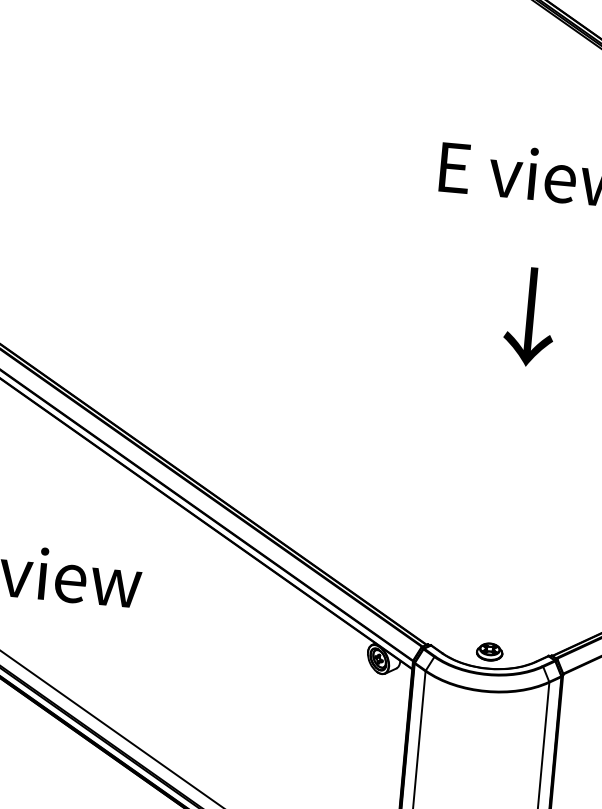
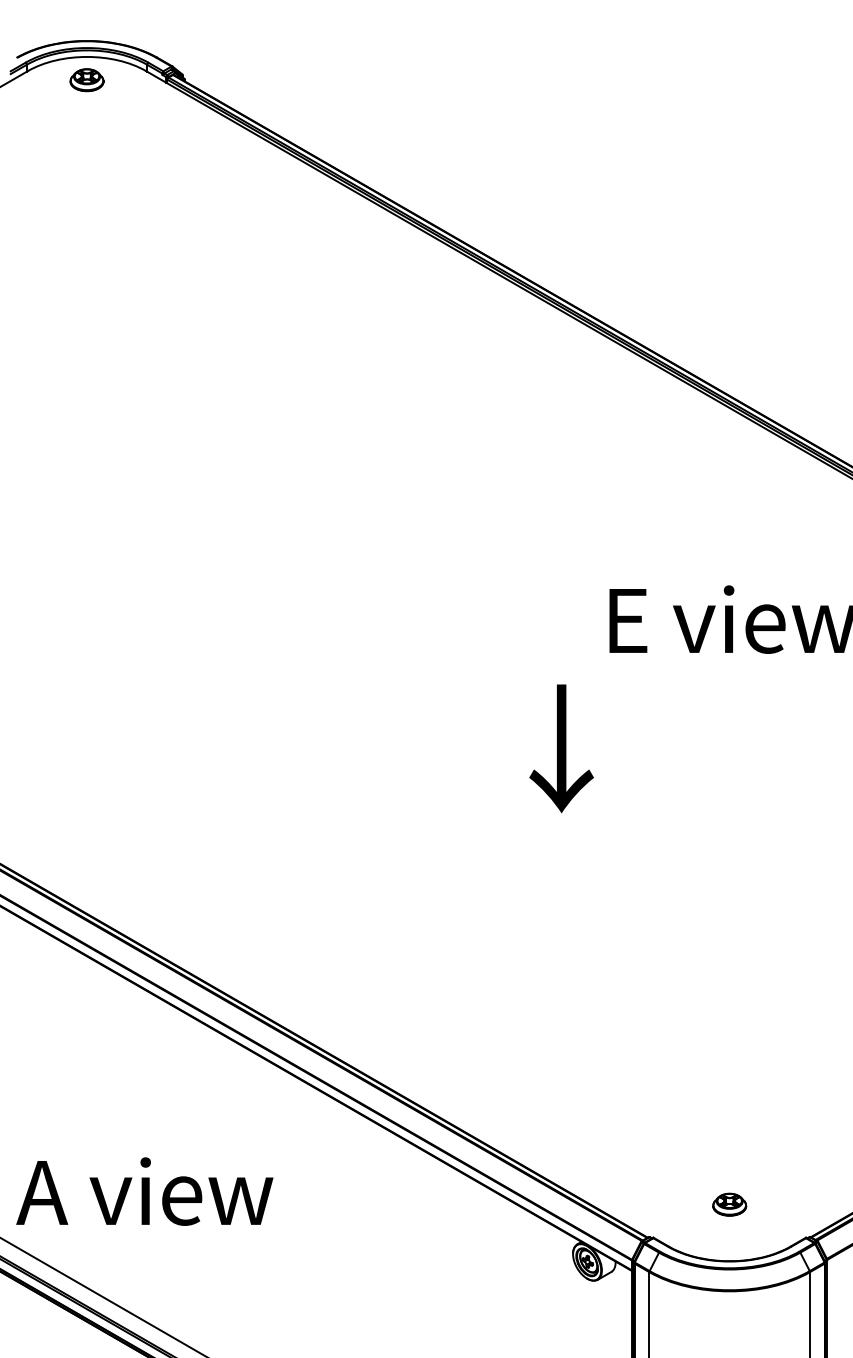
text: (530, 316) -> (561, 748), moved
part: (489, 651) -> (729, 1204), moved

